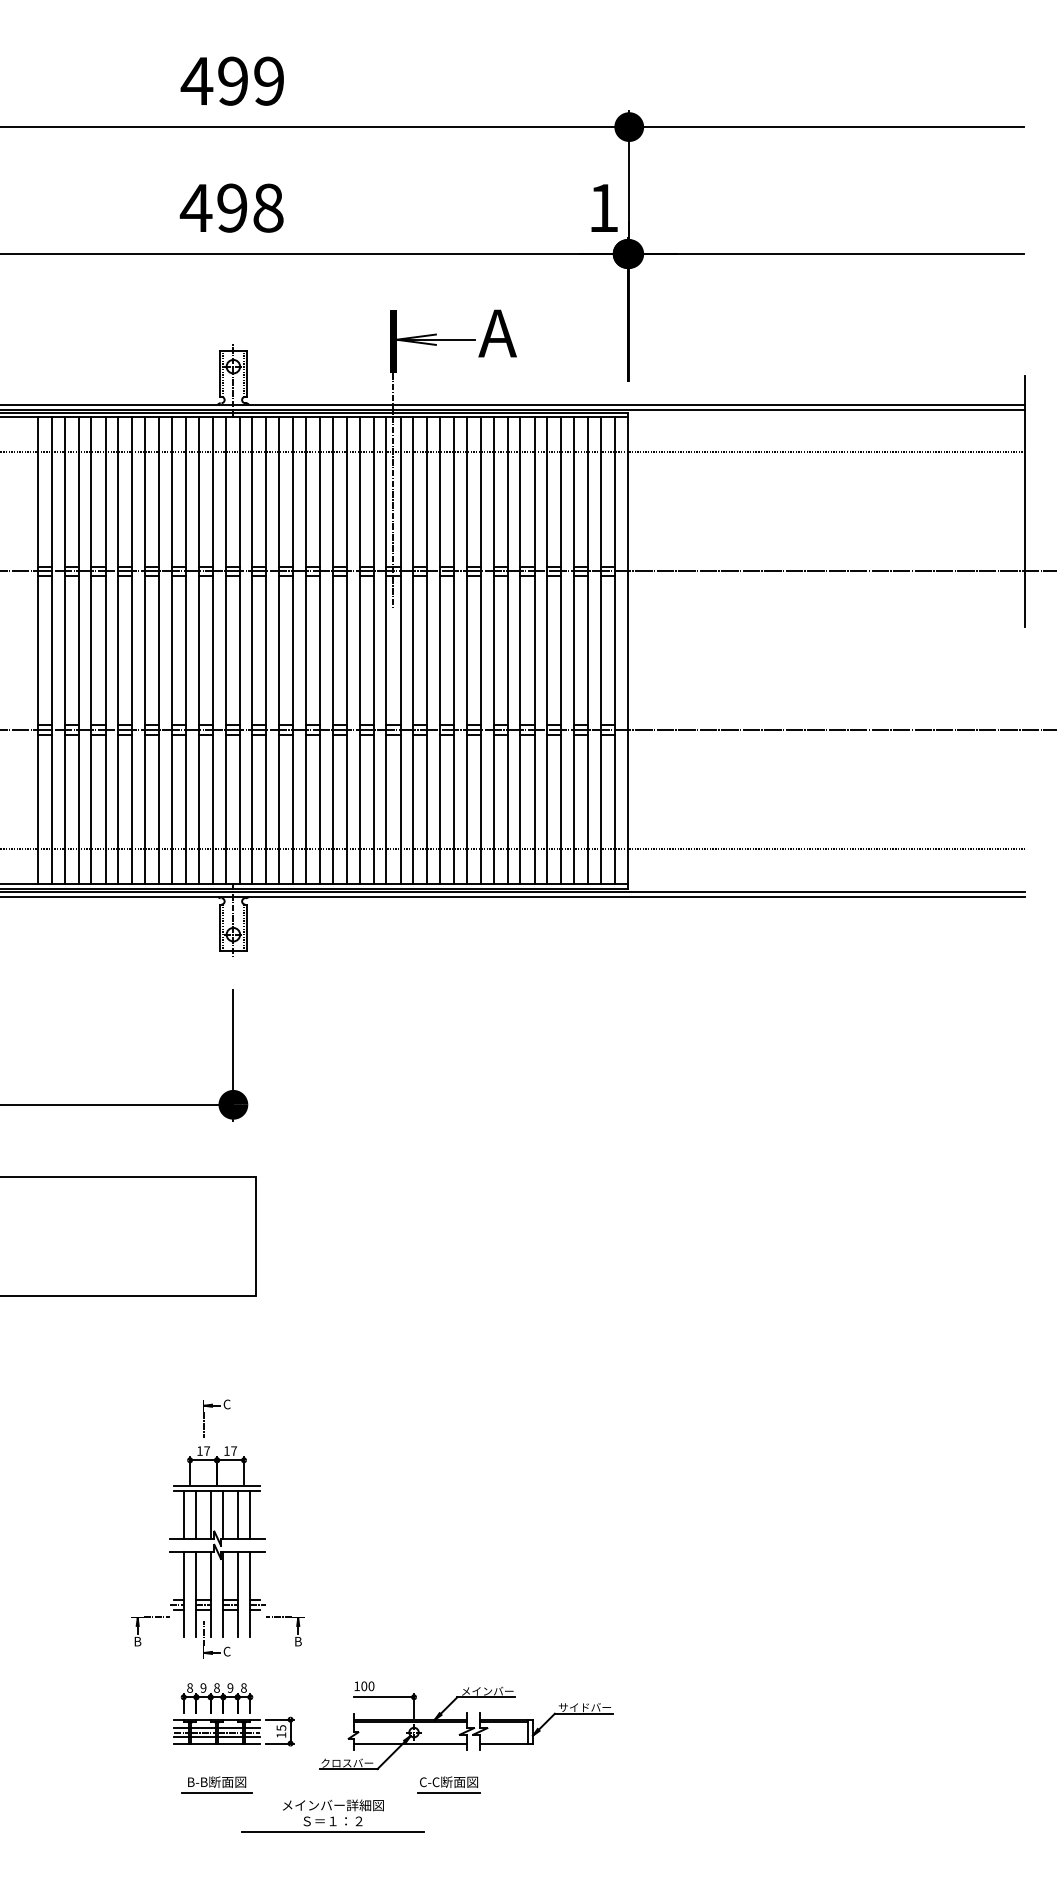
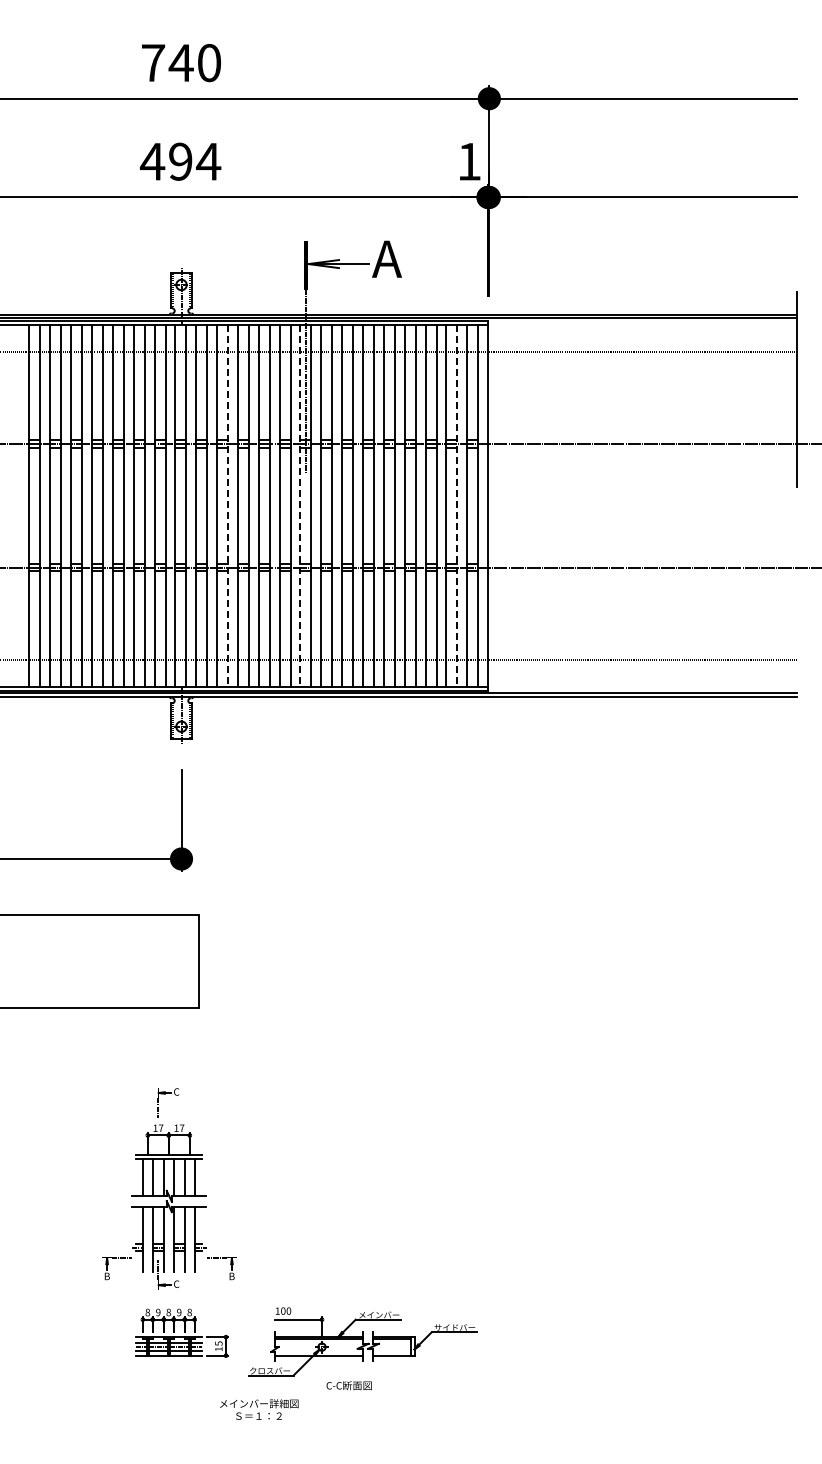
text: (232, 81) -> (180, 63), 499 -> 740
text: (268, 207) -> (208, 161), 498 -> 494
line: (293, 651) -> (228, 506), solid -> dashed
line: (386, 651) -> (300, 506), solid -> dashed
line: (588, 651) -> (457, 506), solid -> dashed
part: (216, 1784) -> (168, 1387), removed
line: (449, 1793) -> (349, 1394), removed
line: (333, 1832) -> (259, 1424), removed

